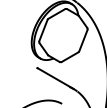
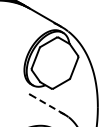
line: (55, 78) -> (47, 104), solid -> dashed

